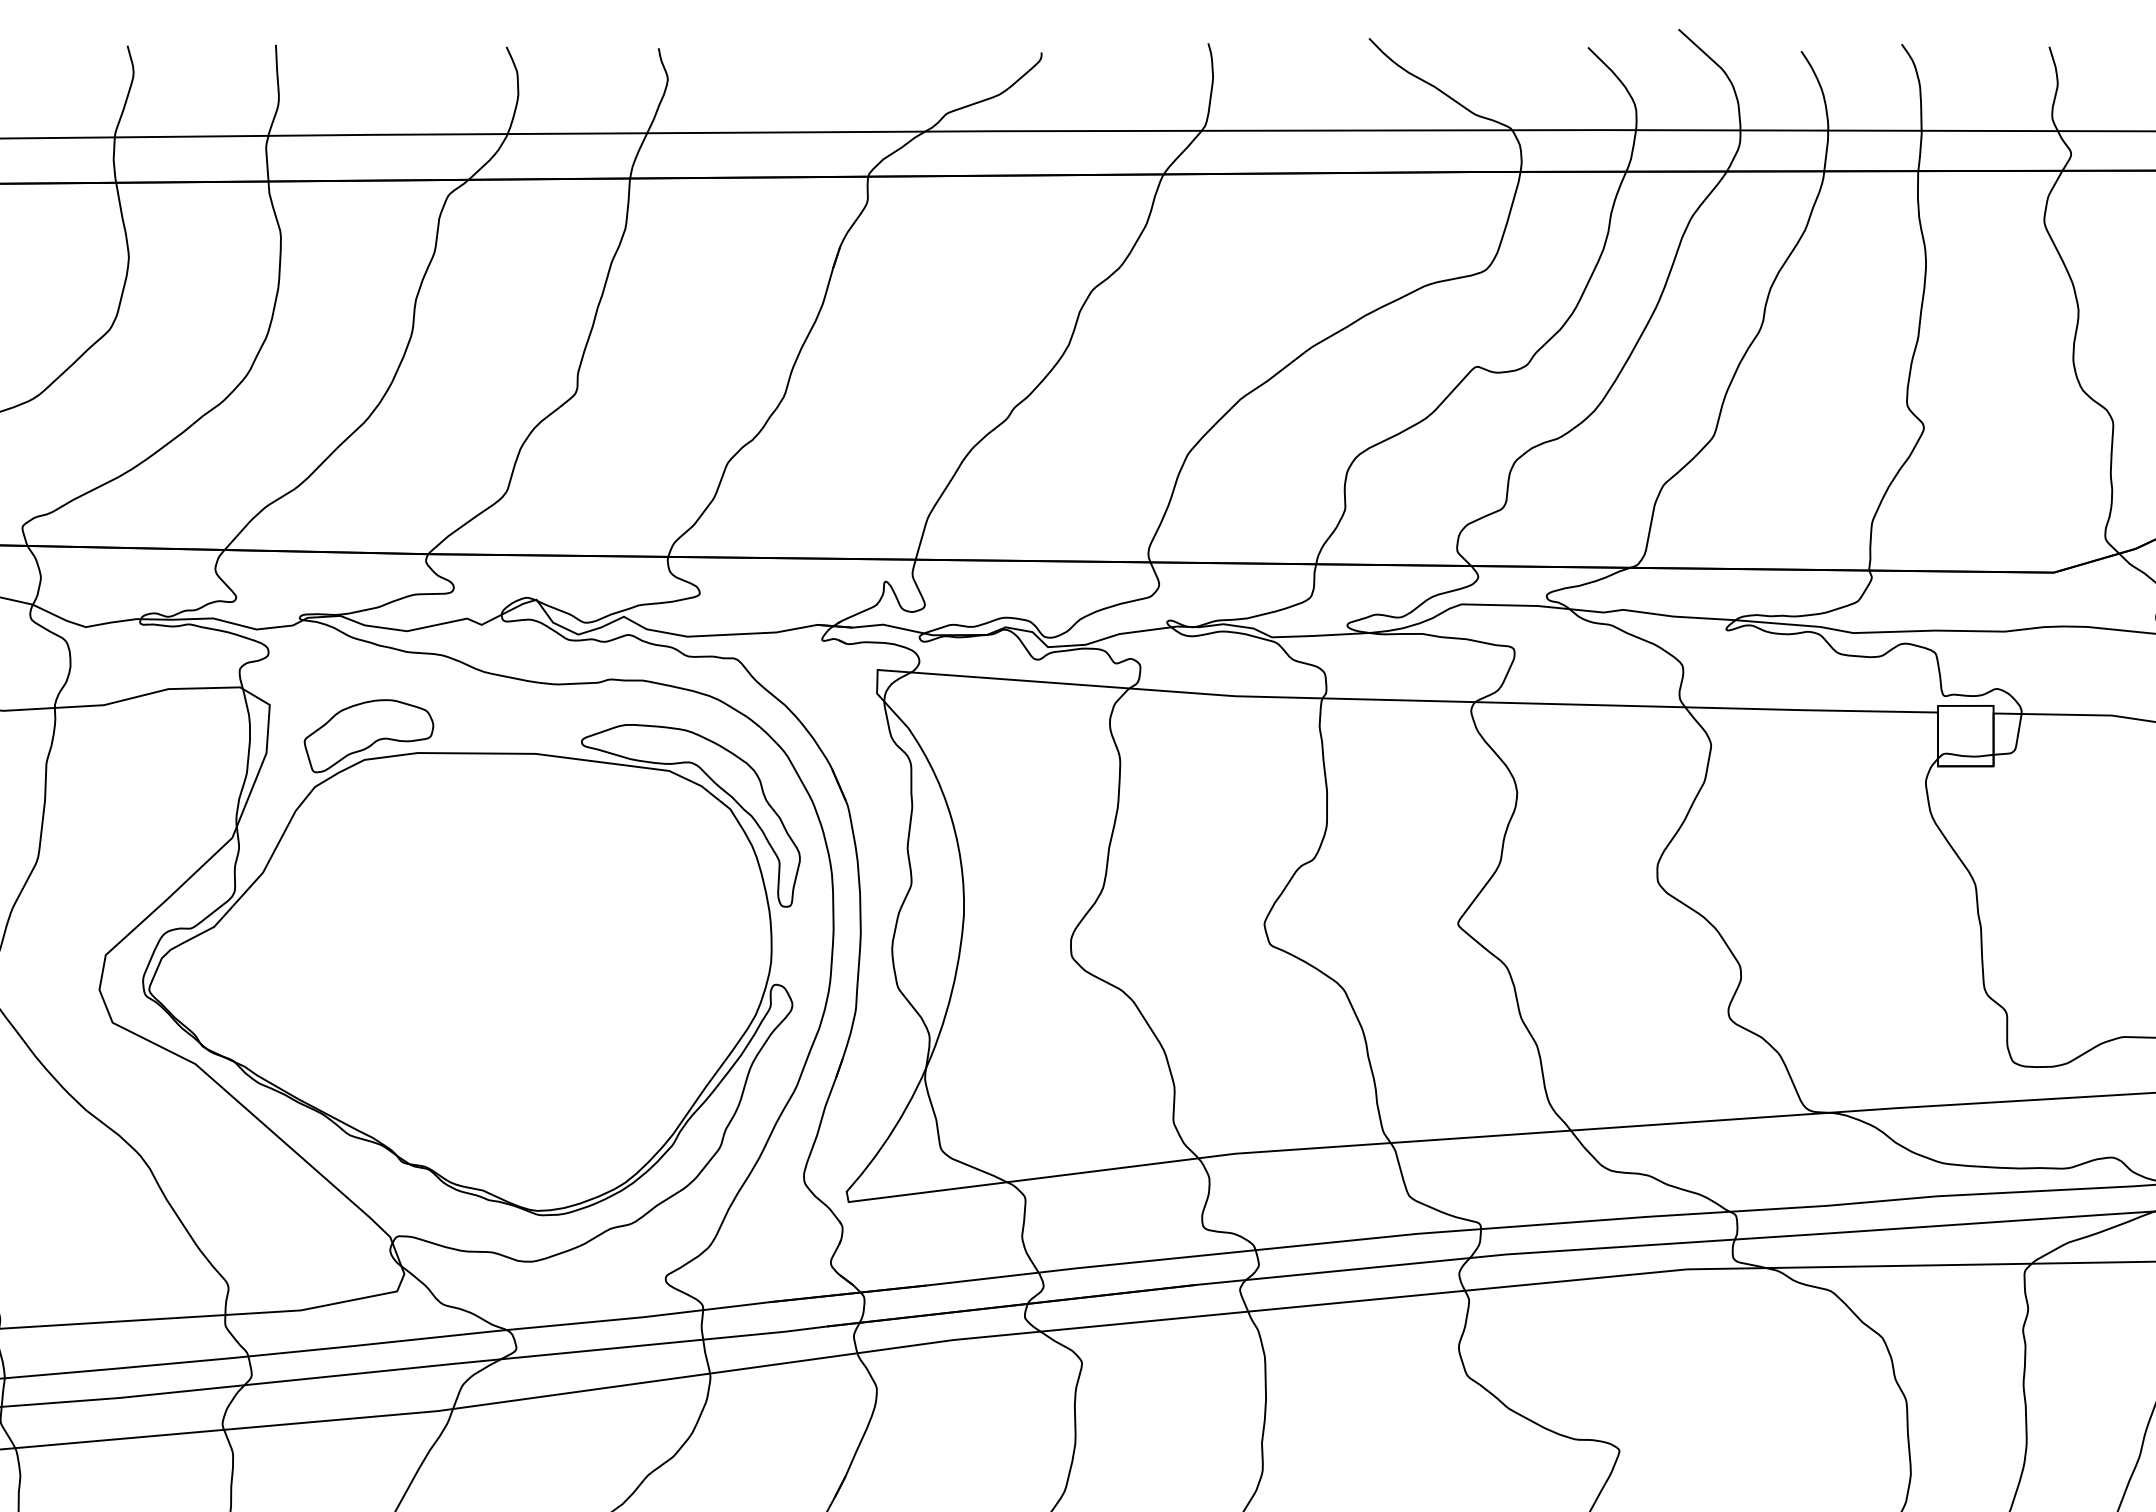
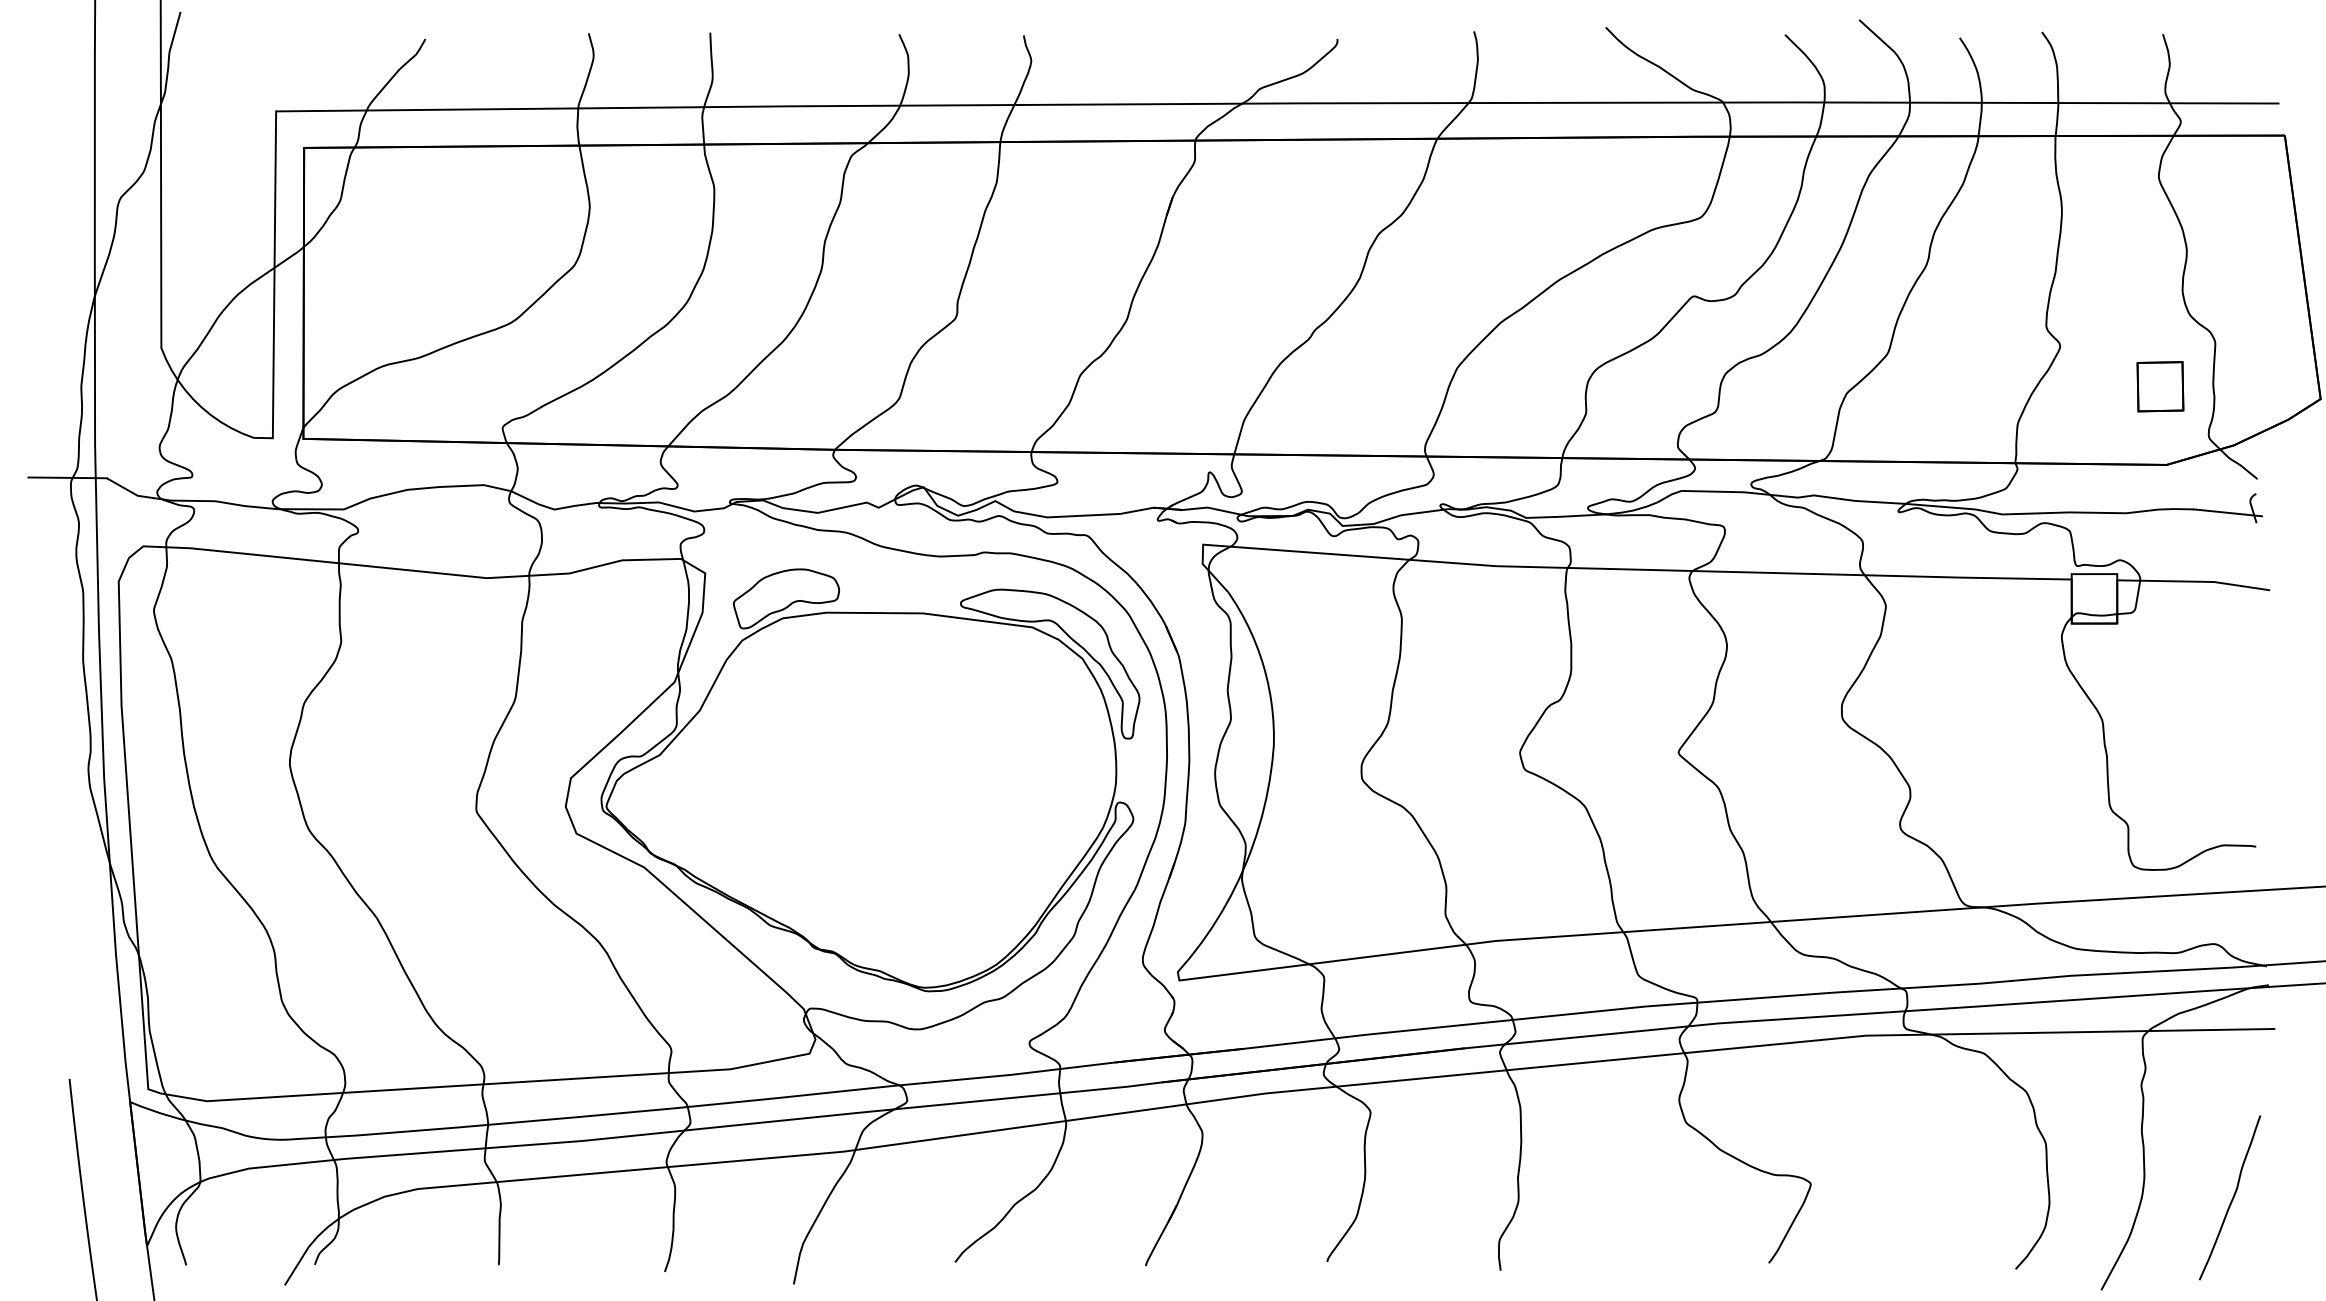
part: (2046, 476) -> (2160, 386), added

